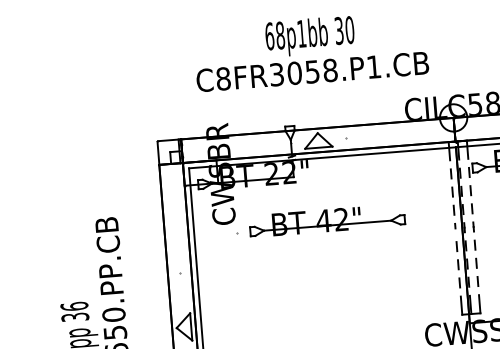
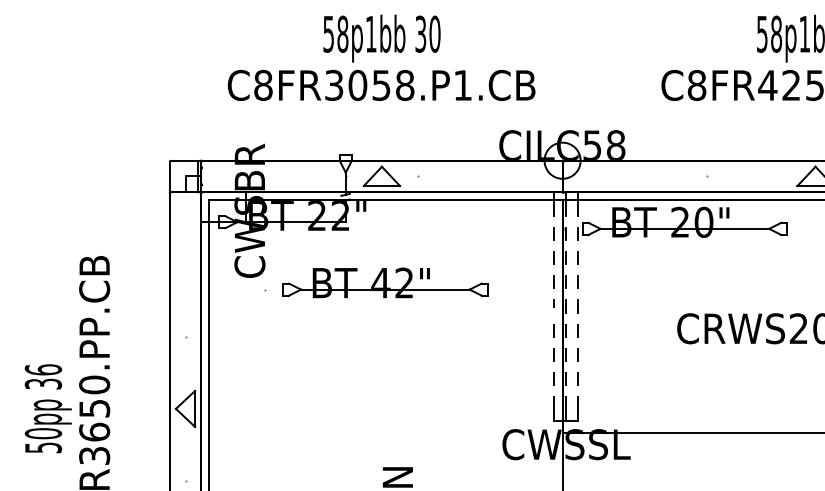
text: (269, 35) -> (328, 33), 68p1bb -> 58p1bb

